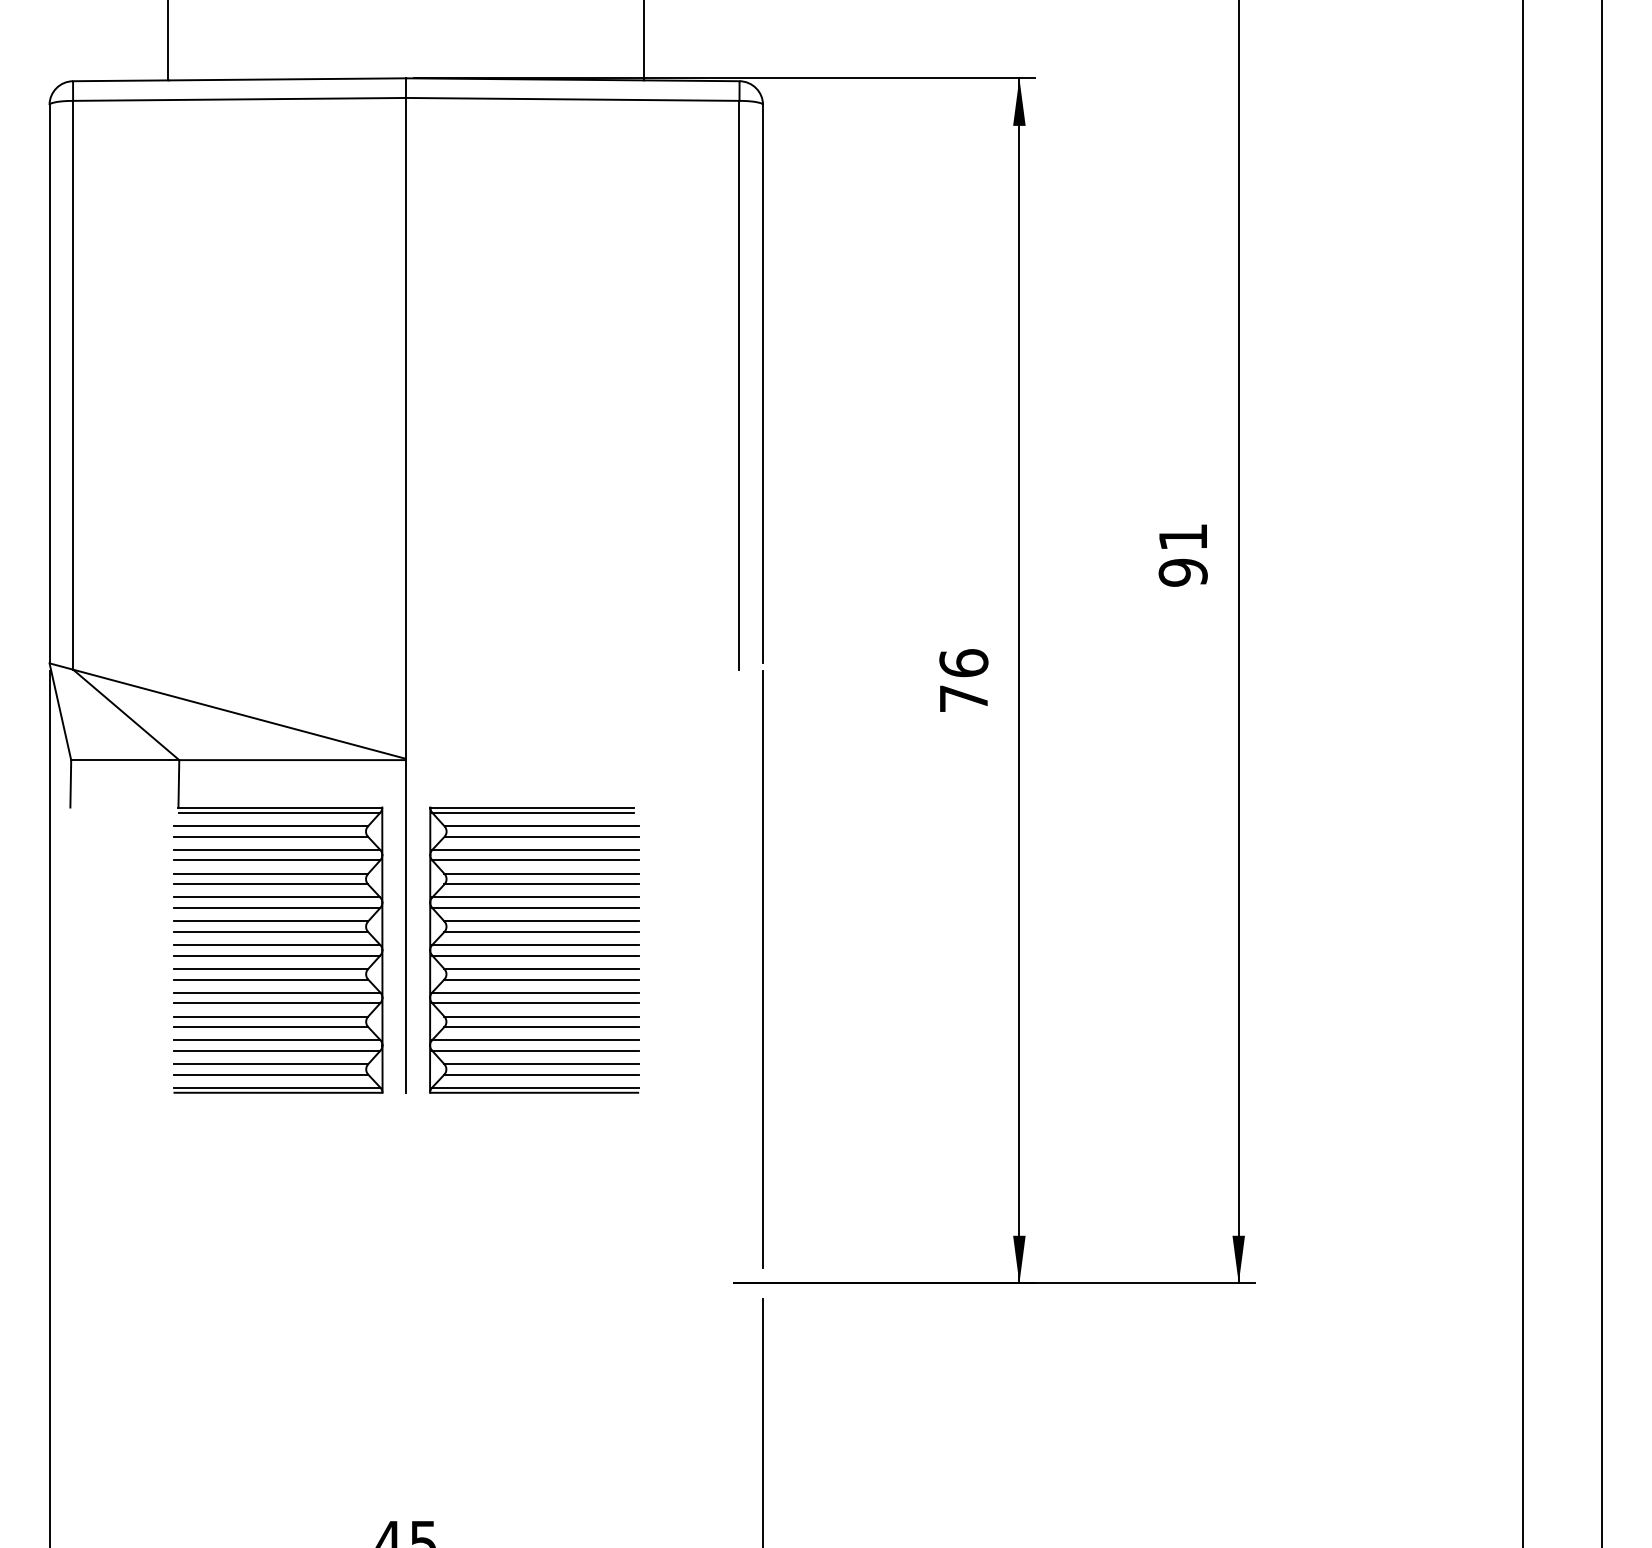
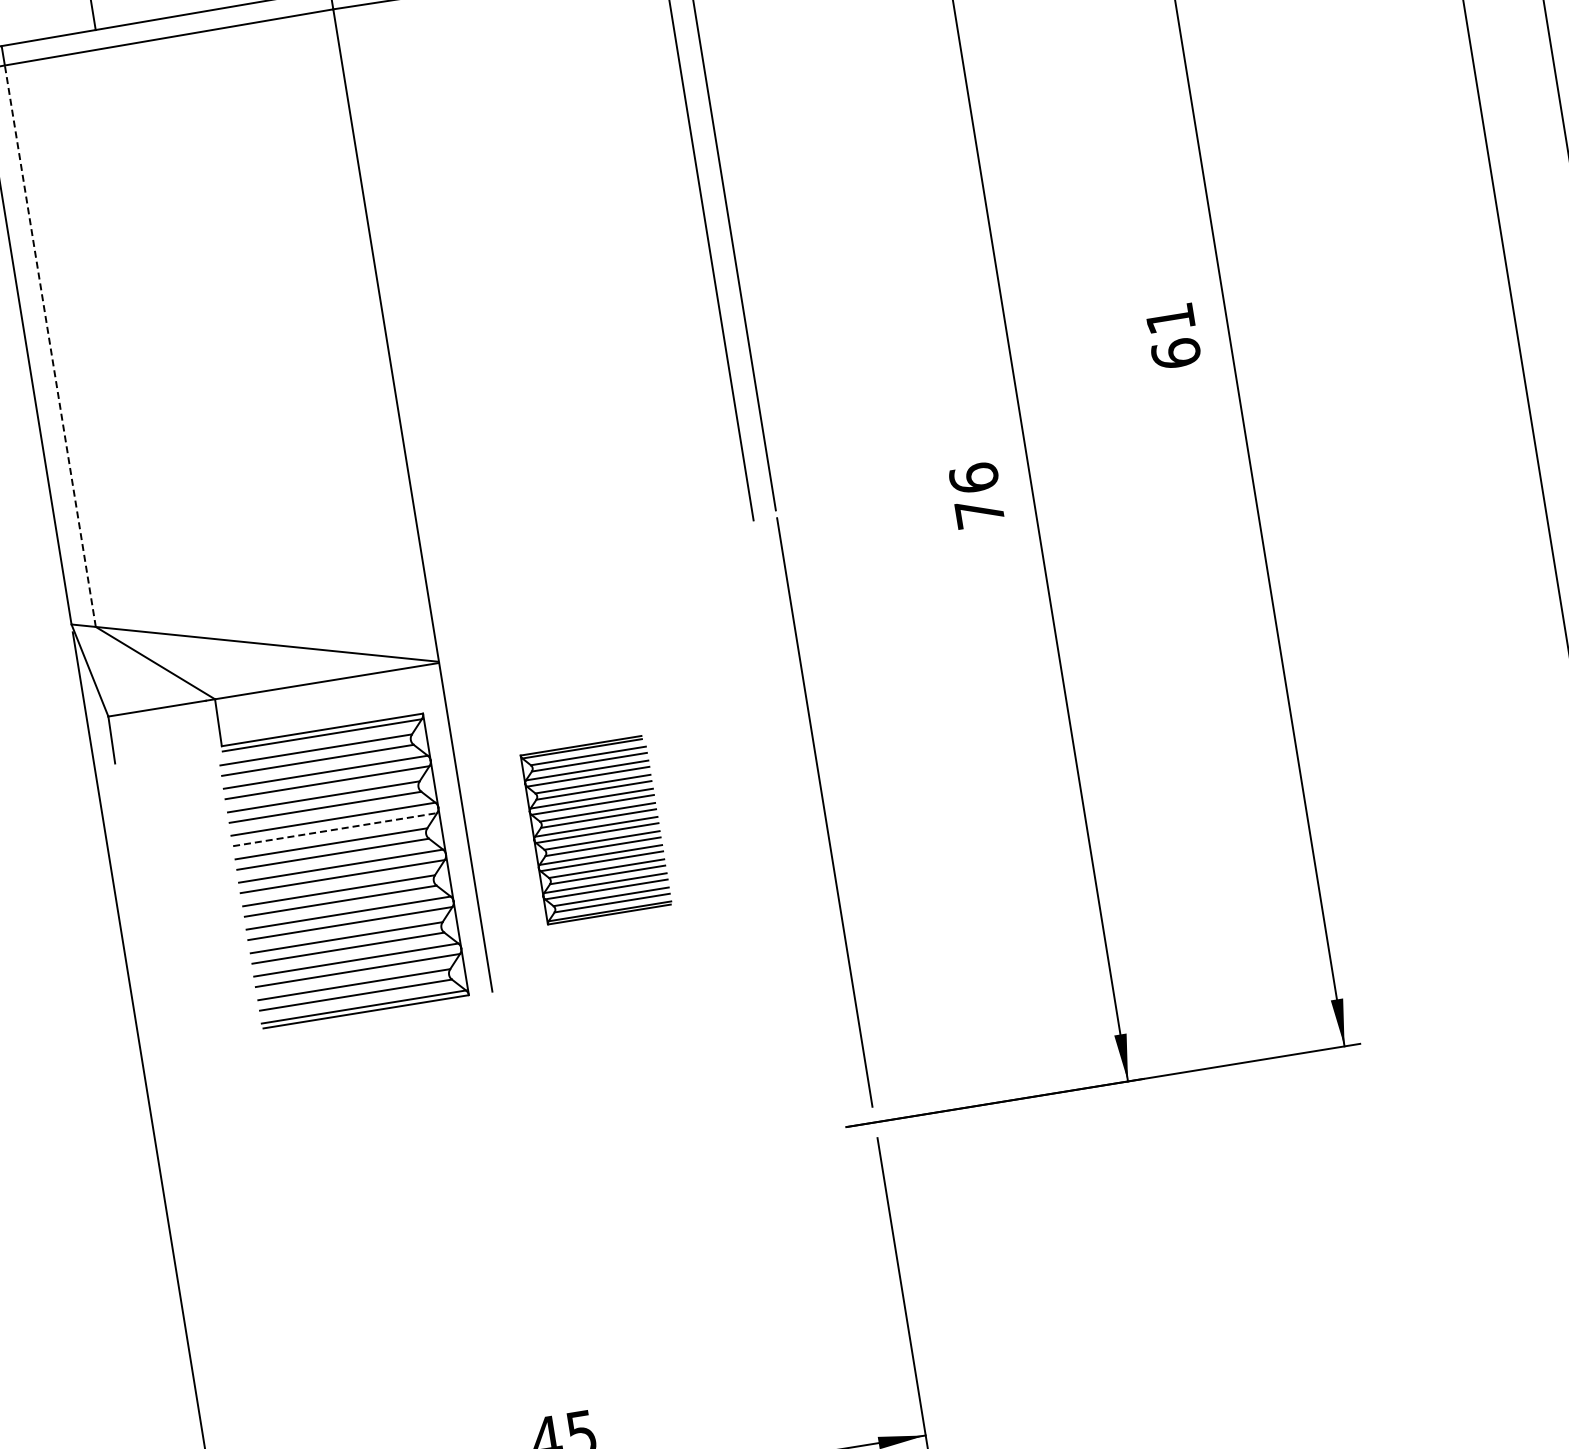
line: (73, 384) -> (50, 345), solid -> dashed
text: (1182, 572) -> (1175, 353), 91 -> 61
line: (277, 908) -> (335, 830), solid -> dashed
part: (534, 949) -> (596, 829), size x0.6

